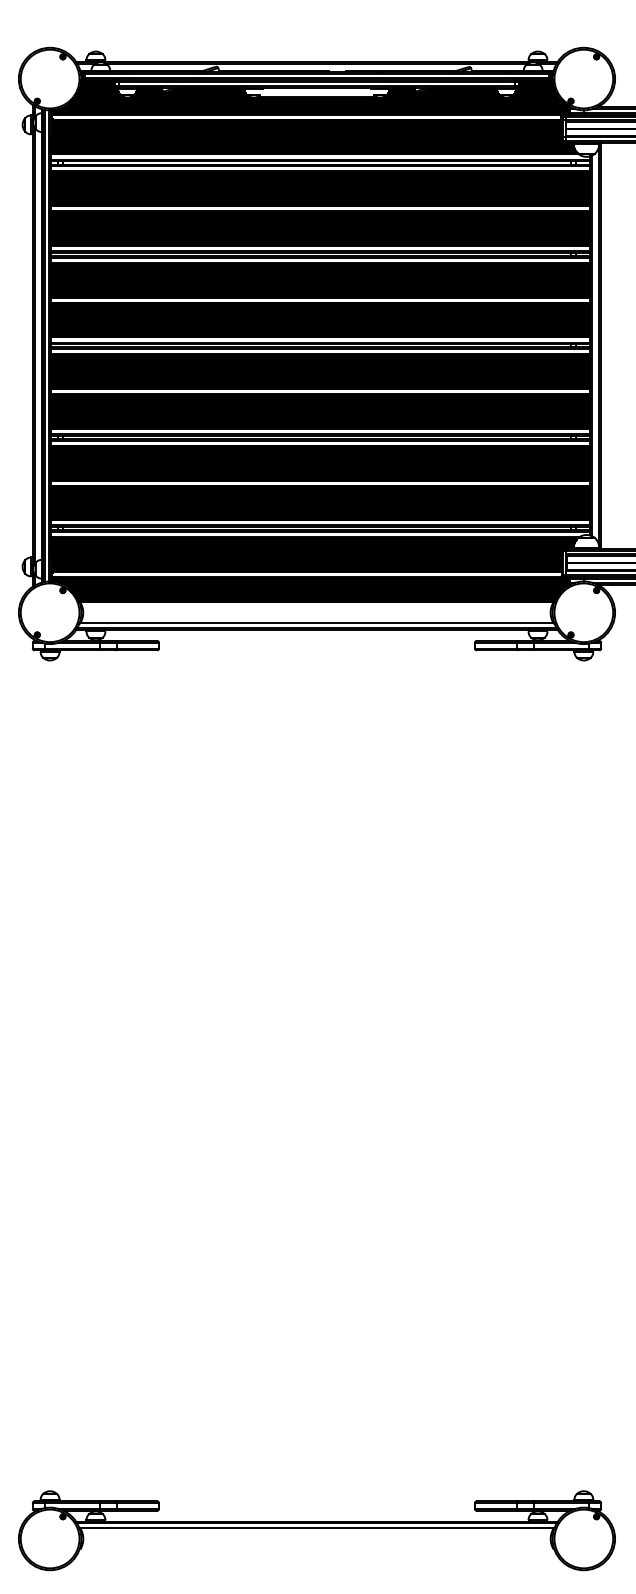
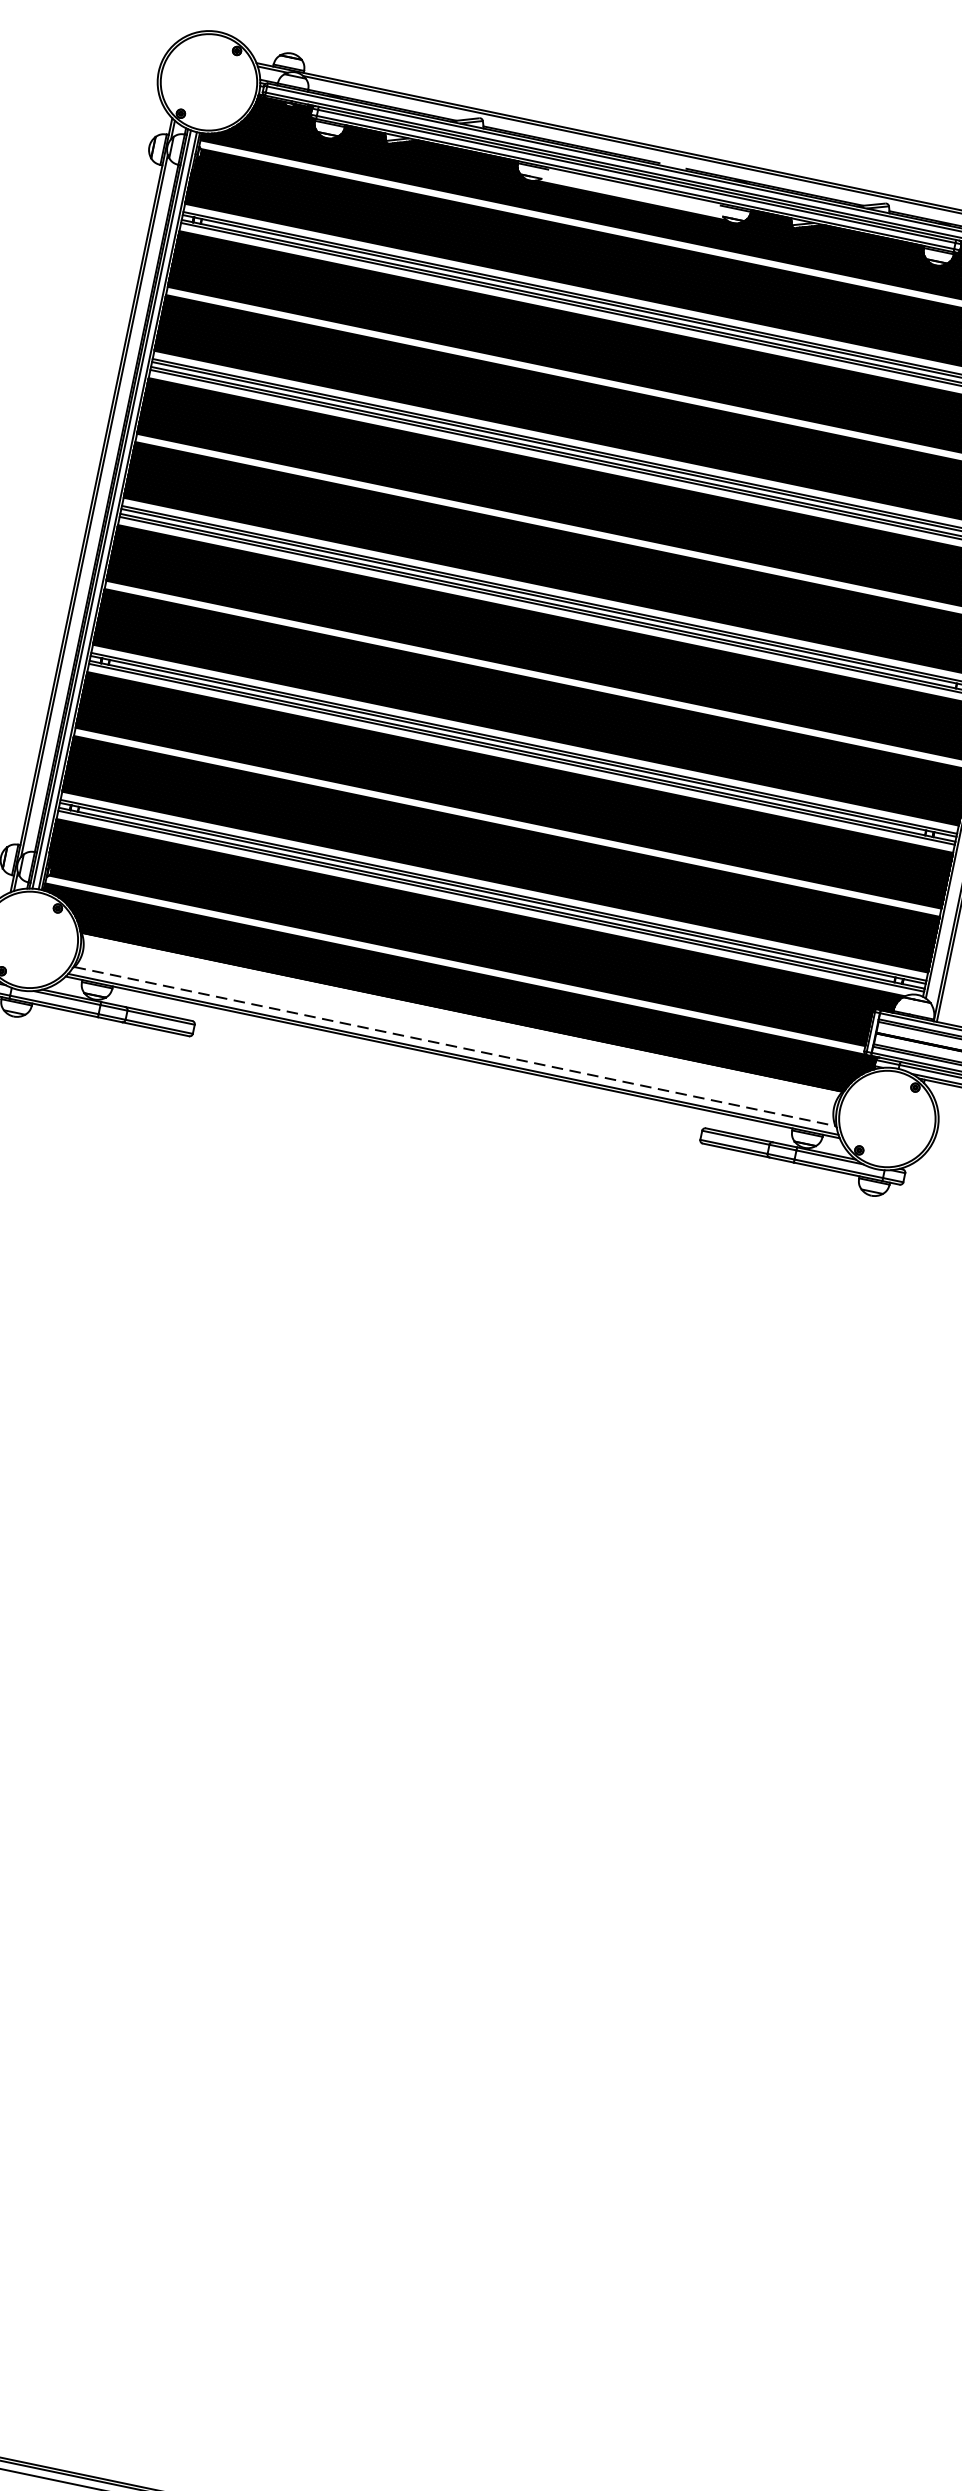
line: (316, 623) -> (454, 1046), solid -> dashed

